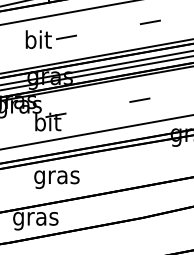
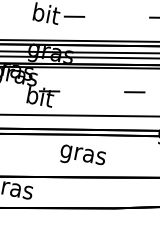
text: (56, 179) -> (82, 156), moved

